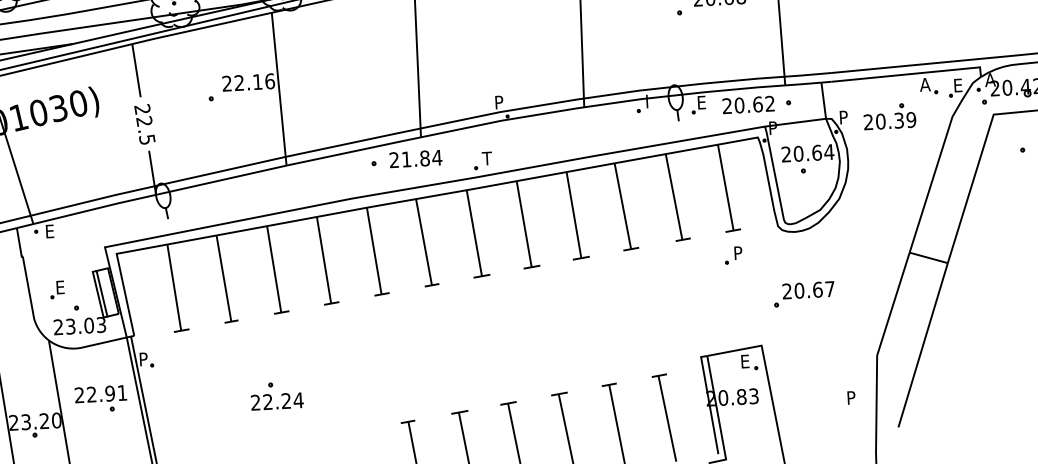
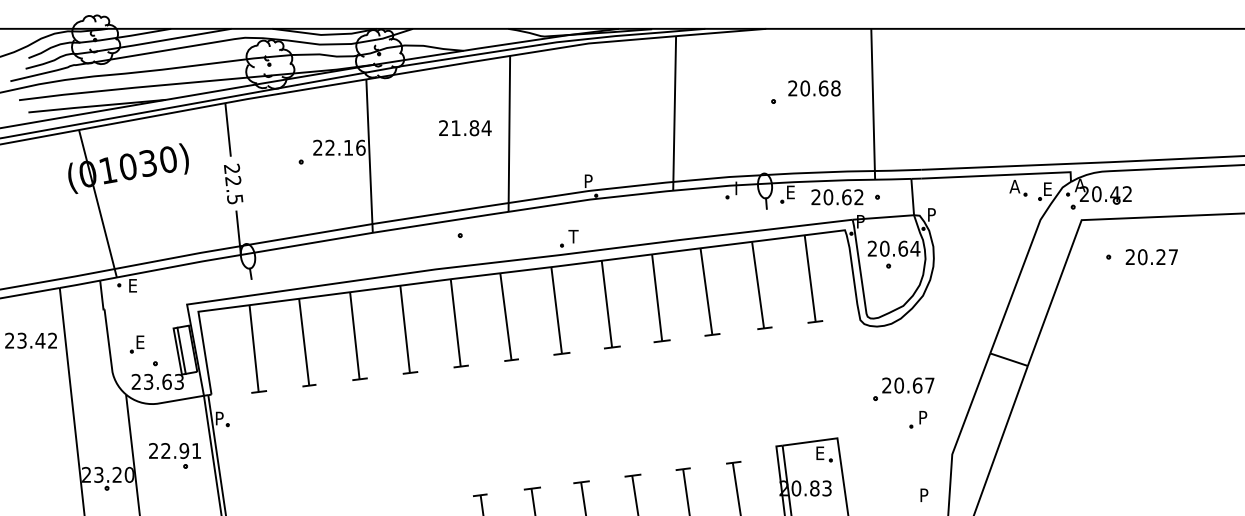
part: (889, 116) -> (977, 216), removed
text: (416, 159) -> (465, 128), moved
part: (733, 255) -> (918, 419), moved
part: (803, 293) -> (903, 388), moved
text: (88, 325) -> (166, 381), 23.03 -> 23.63
part: (276, 395) -> (350, 461), removed

